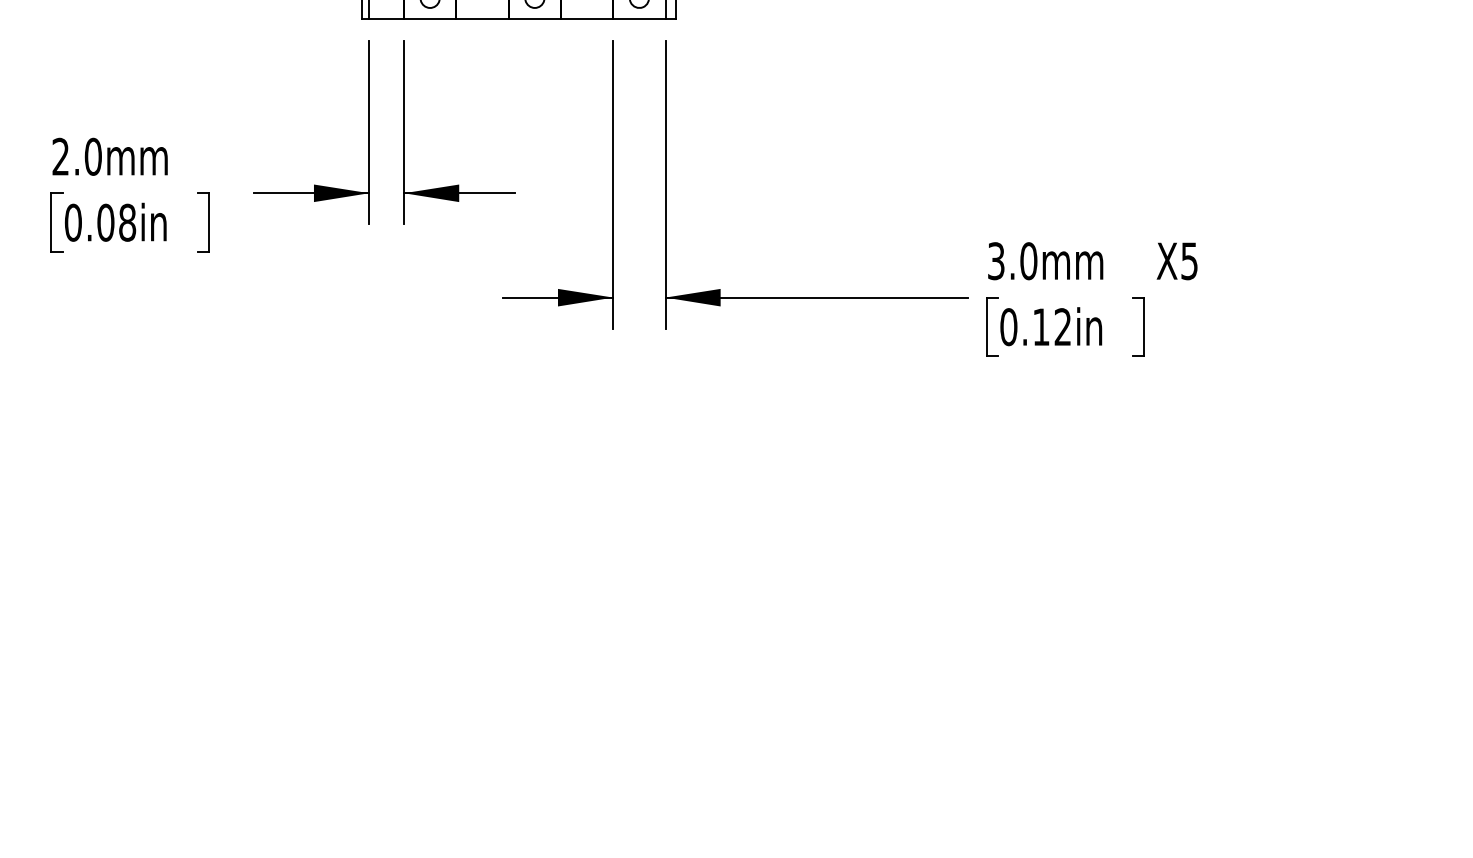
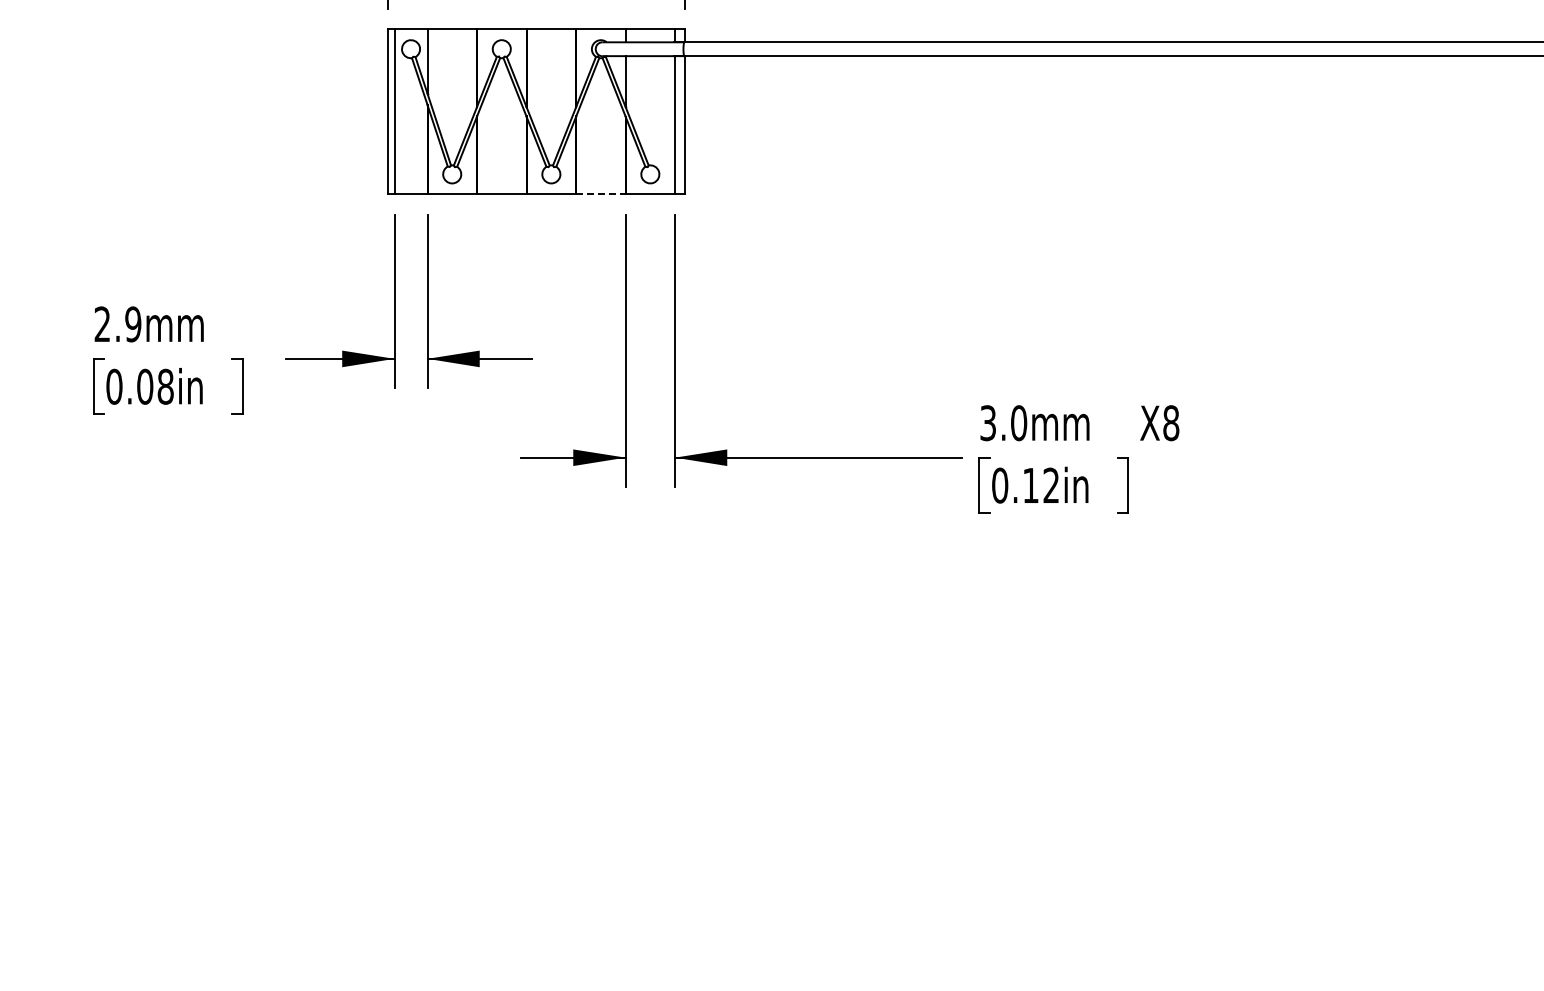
line: (586, 19) -> (600, 194), solid -> dashed
text: (93, 156) -> (133, 324), 2.0mm -> 2.9mm
text: (1189, 261) -> (1171, 423), X5 -> X8

